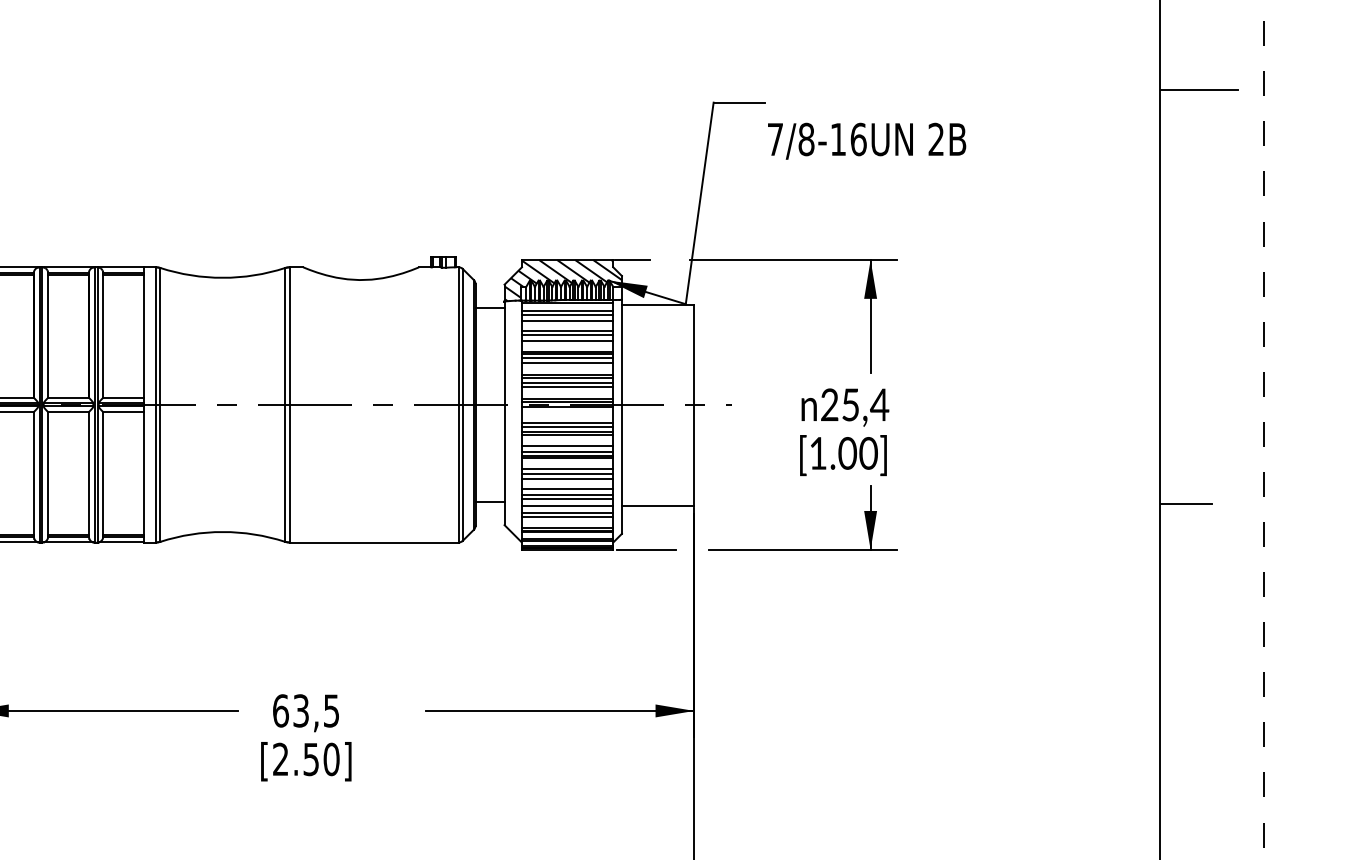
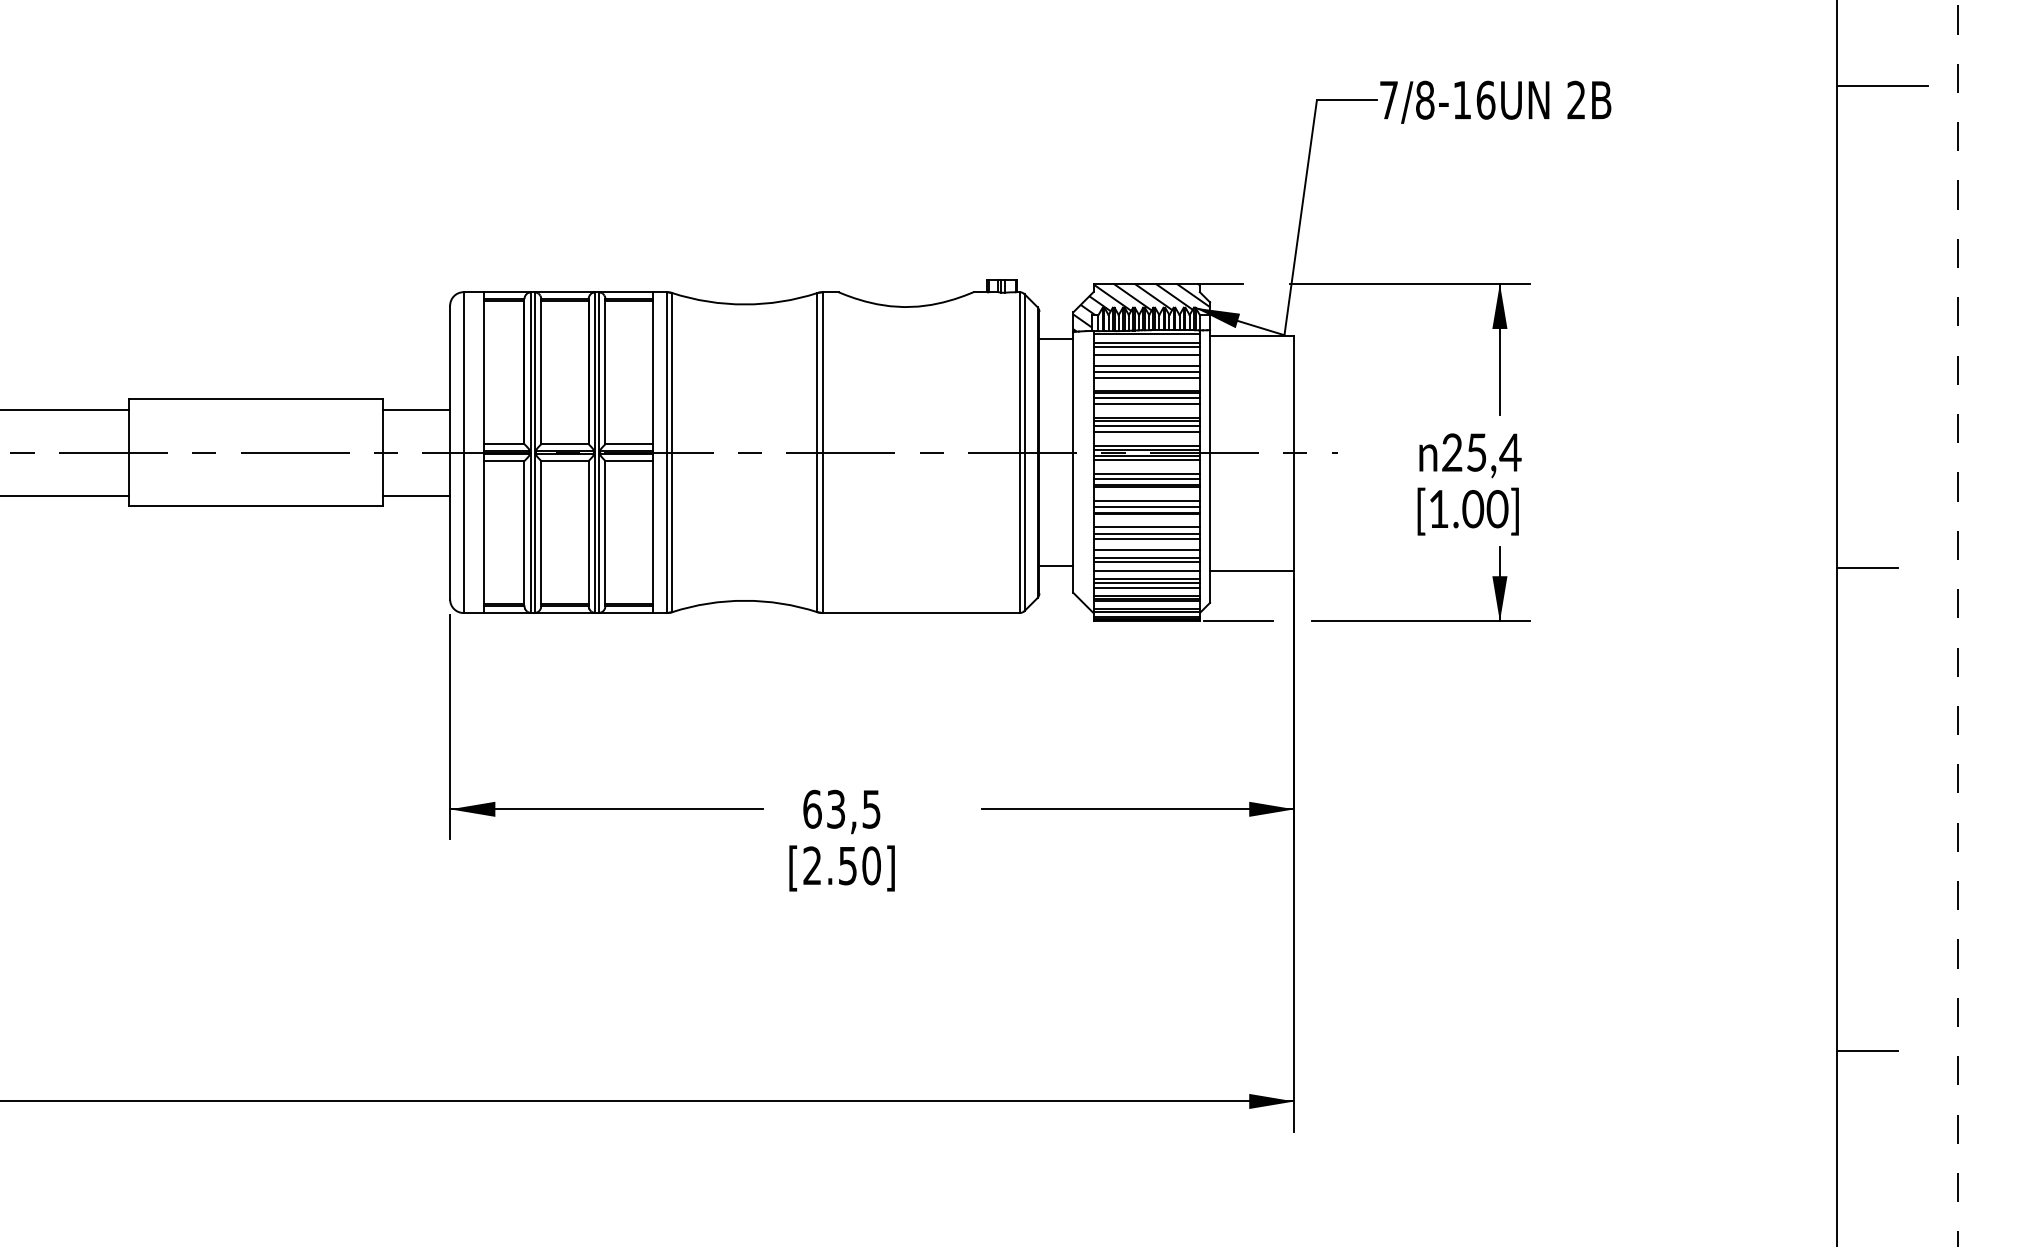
text: (866, 140) -> (1495, 101), moved
line: (567, 410) -> (1146, 459), added
line: (567, 520) -> (1146, 587), added

